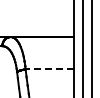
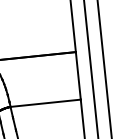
line: (49, 69) -> (45, 103), dashed -> solid

